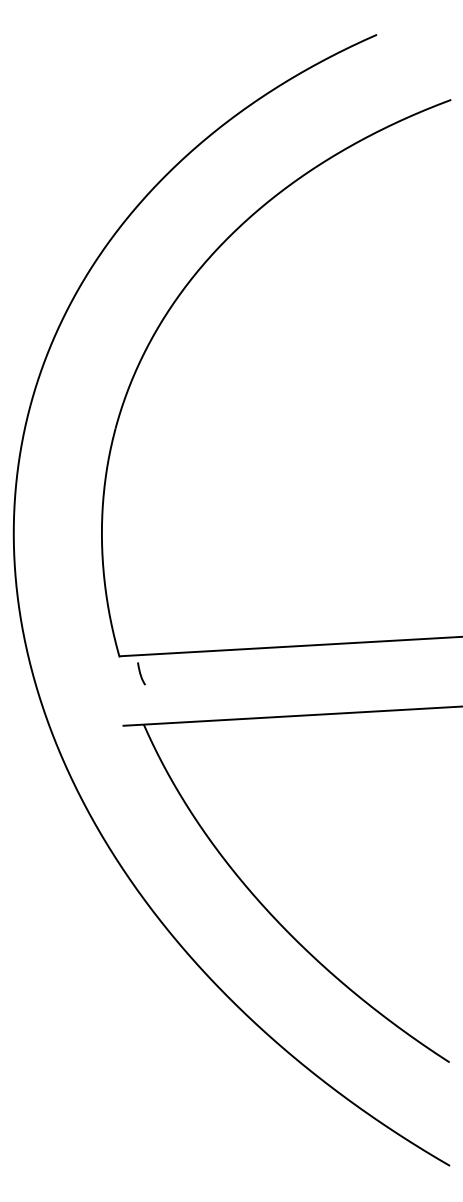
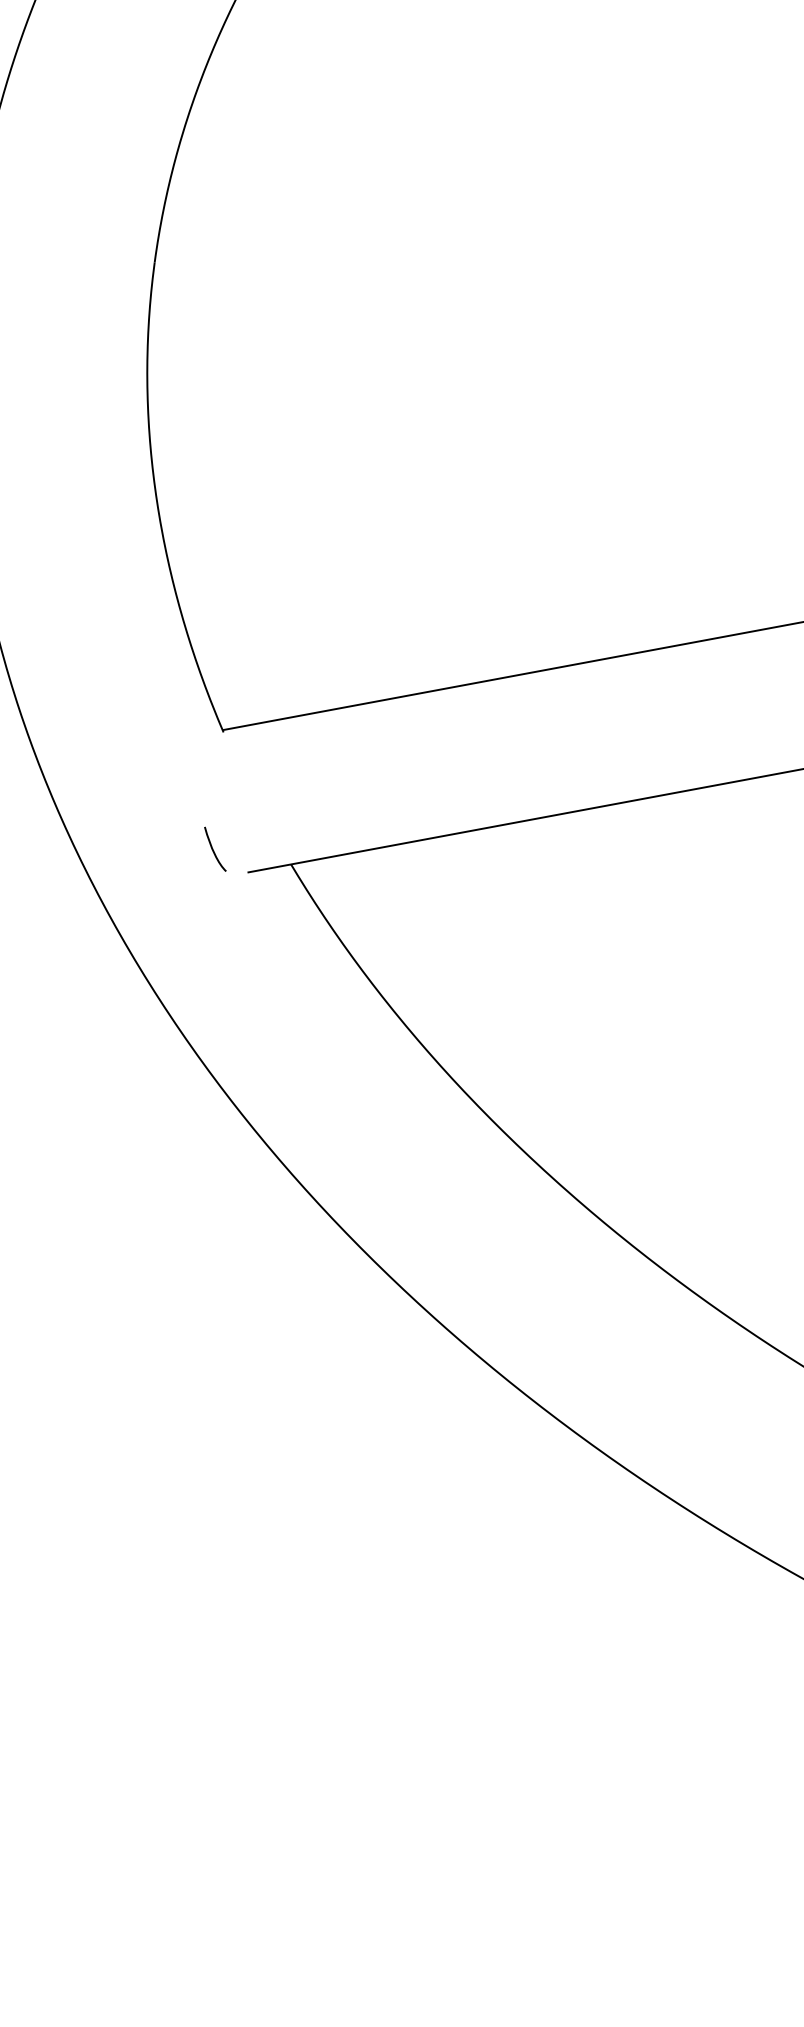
line: (141, 673) -> (215, 848), moved

